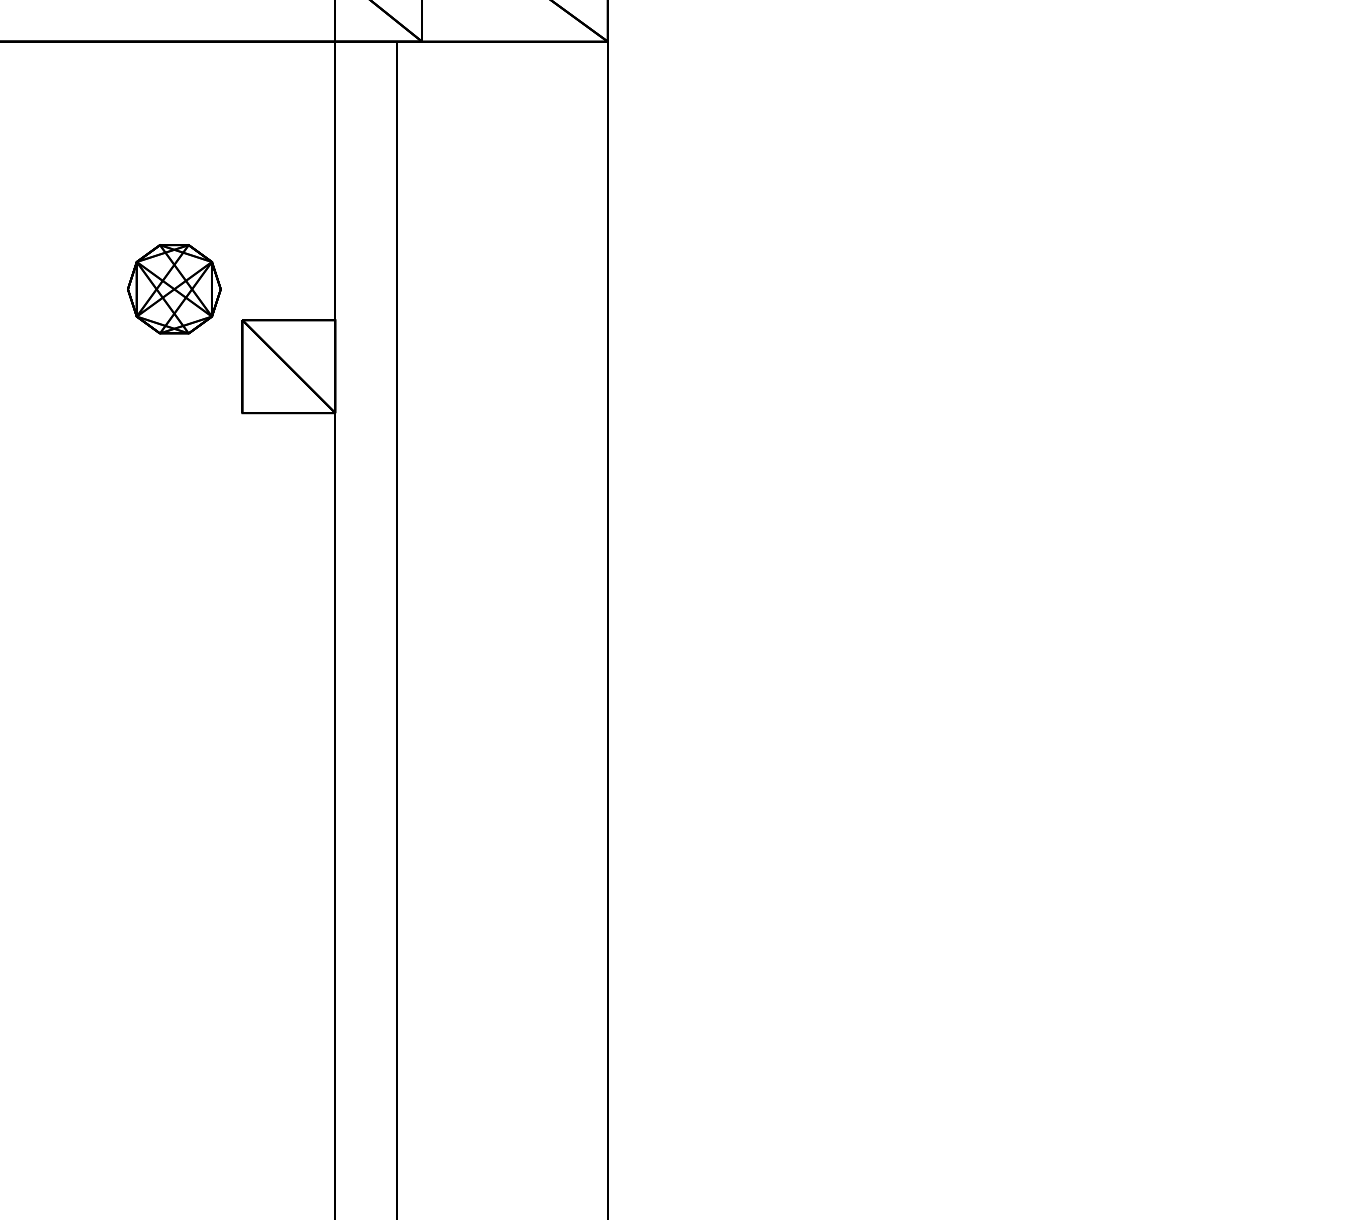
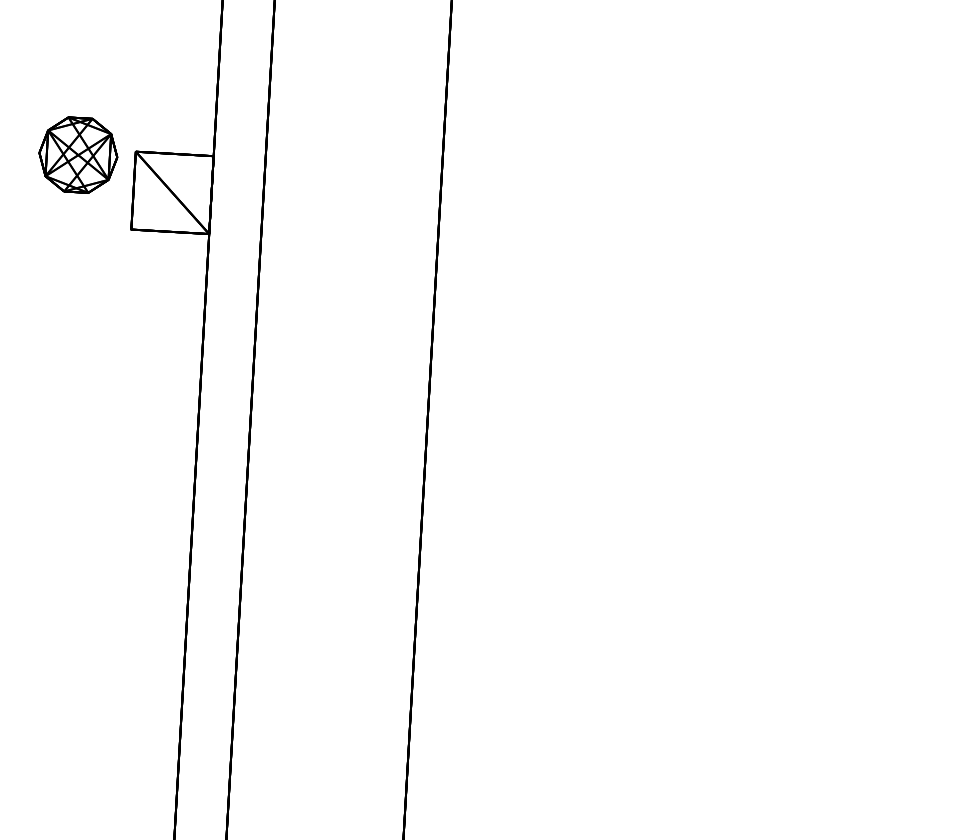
part: (174, 289) -> (78, 155), moved

